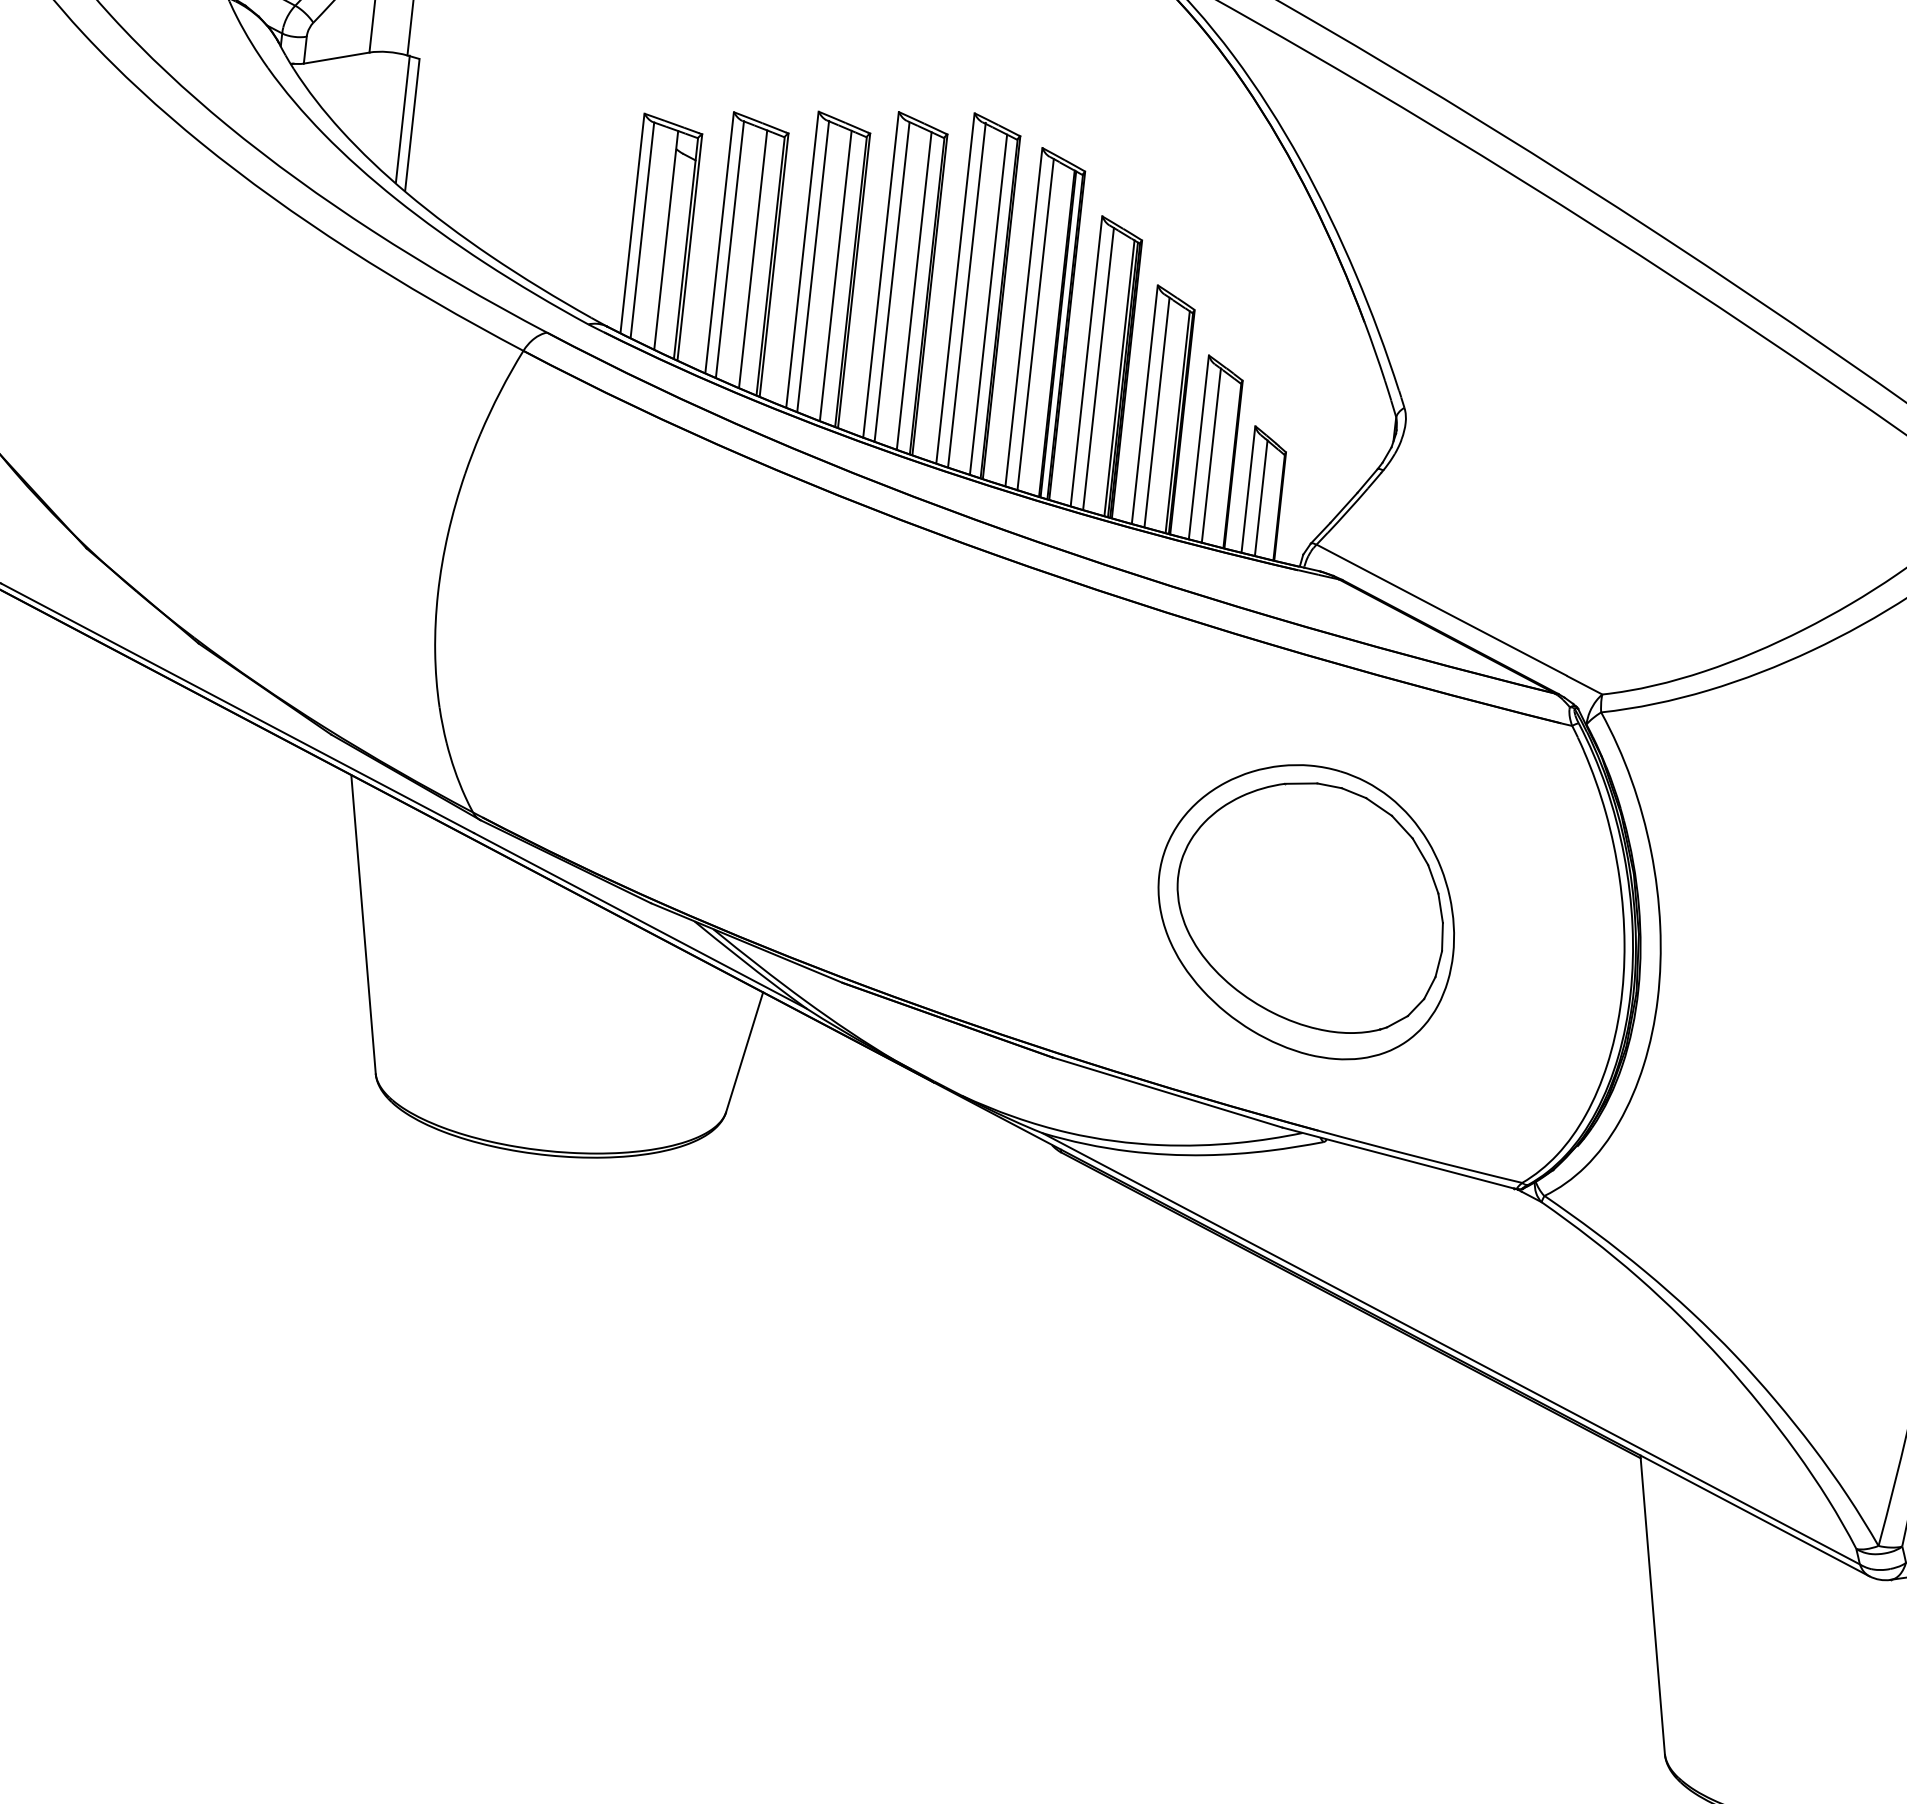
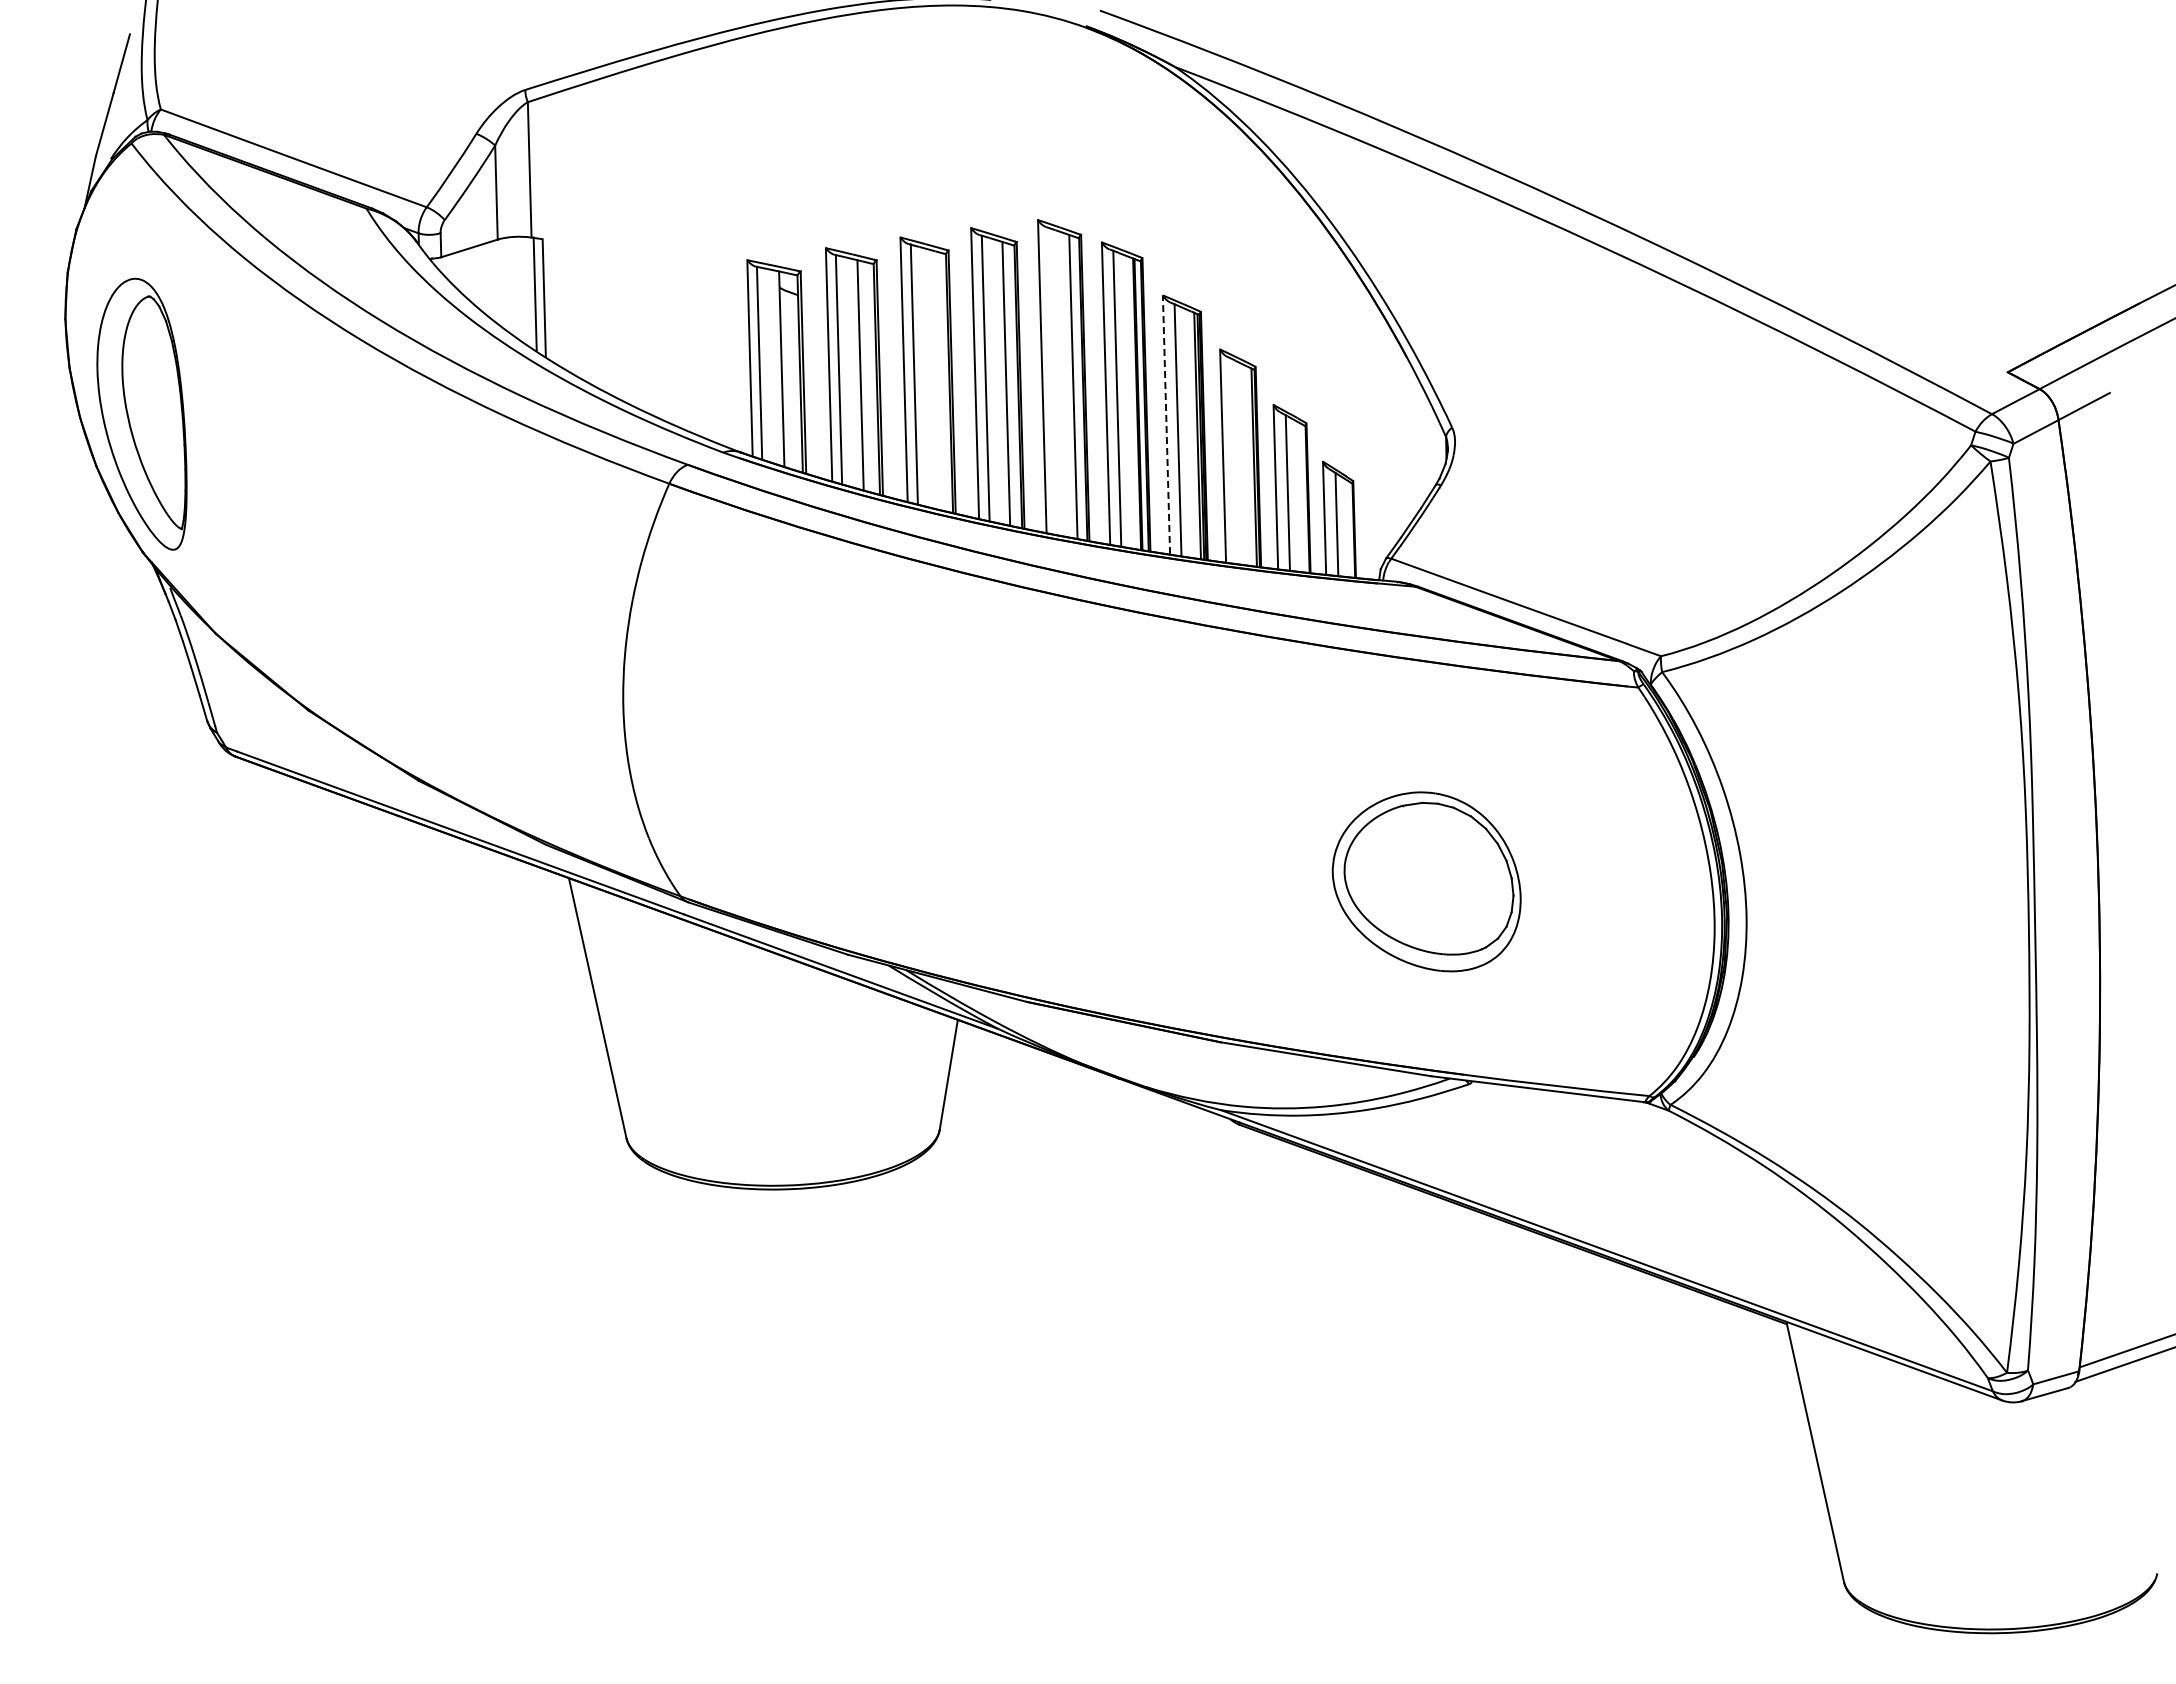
line: (834, 275) -> (934, 379), removed
line: (967, 294) -> (1053, 380), removed
line: (1086, 360) -> (1166, 424), solid -> dashed
line: (1156, 412) -> (1234, 461), removed
part: (1306, 909) -> (1426, 881), size x0.7

